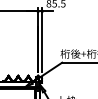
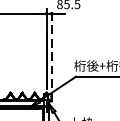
line: (42, 39) -> (52, 48), solid -> dashed

